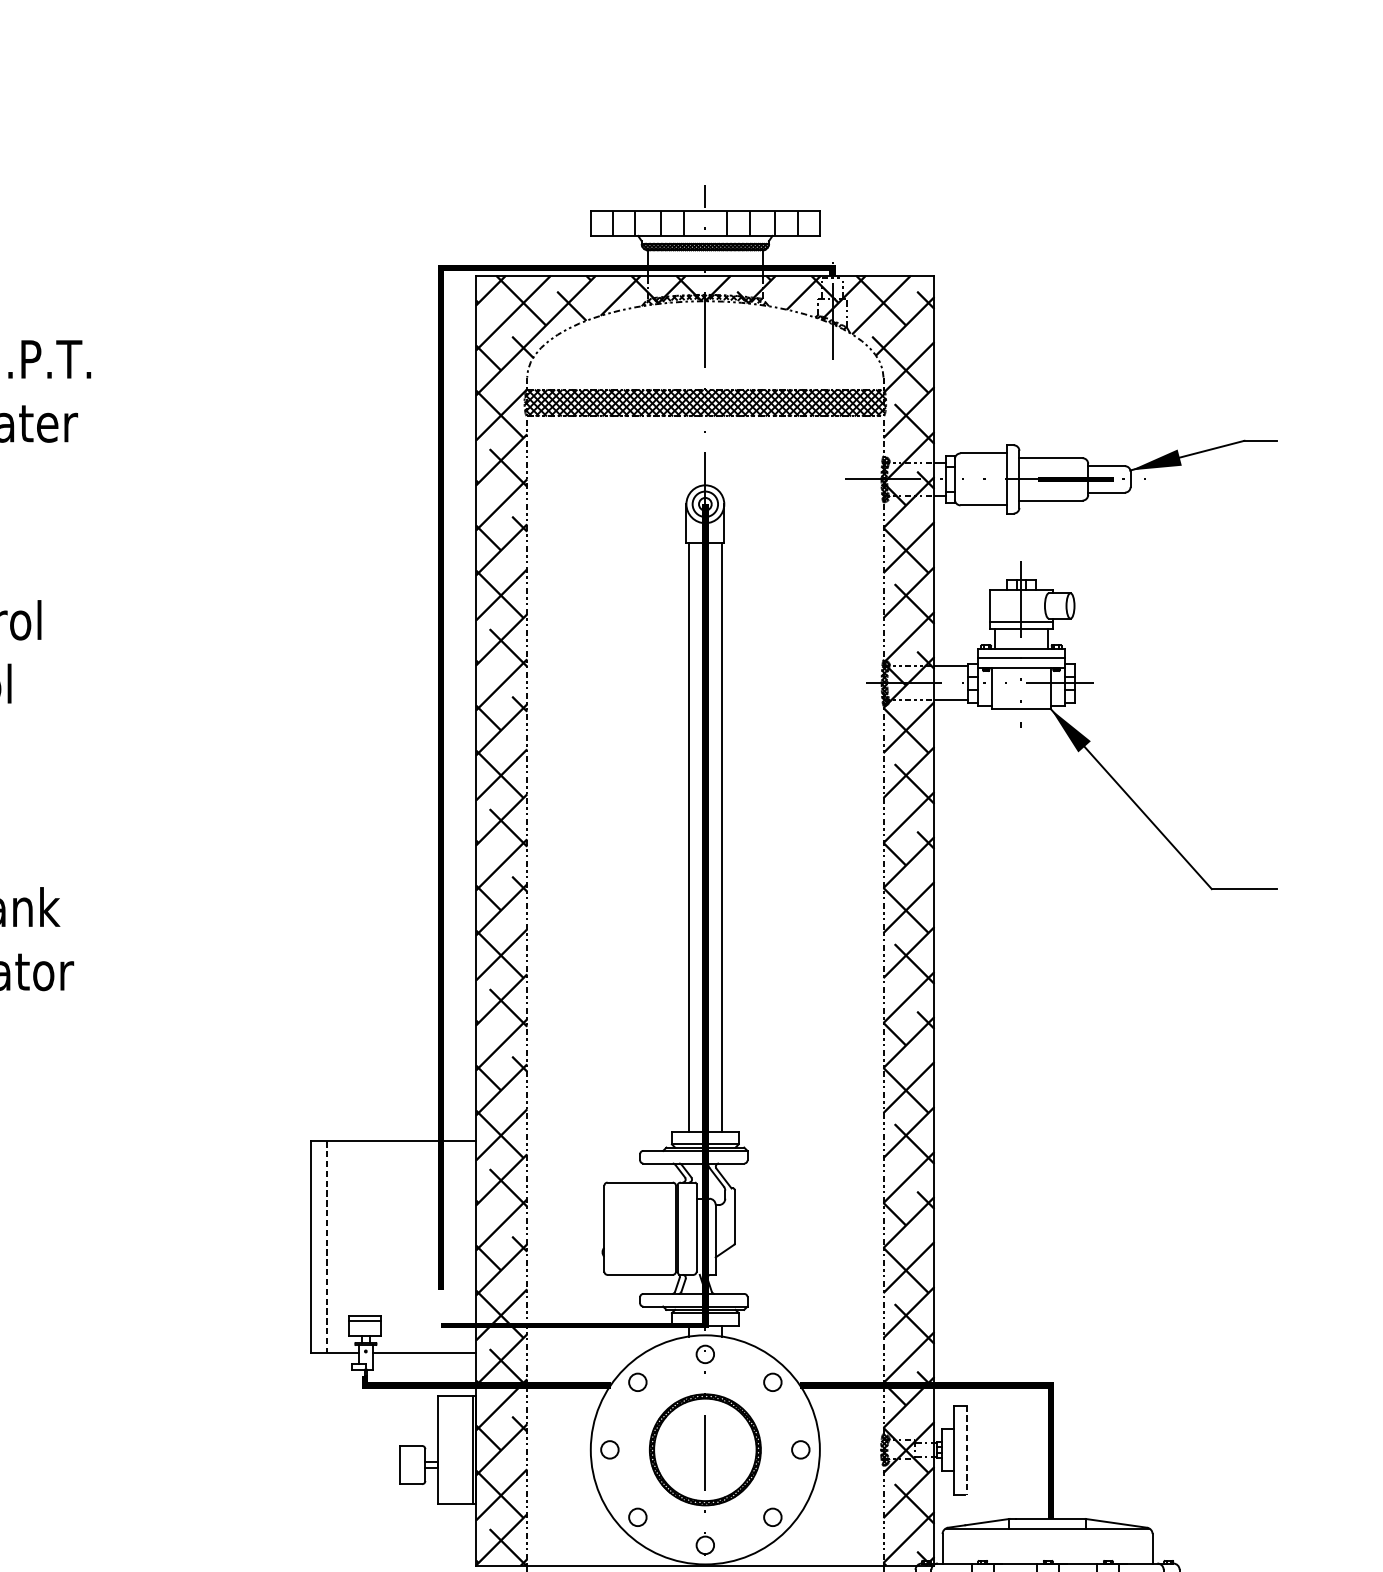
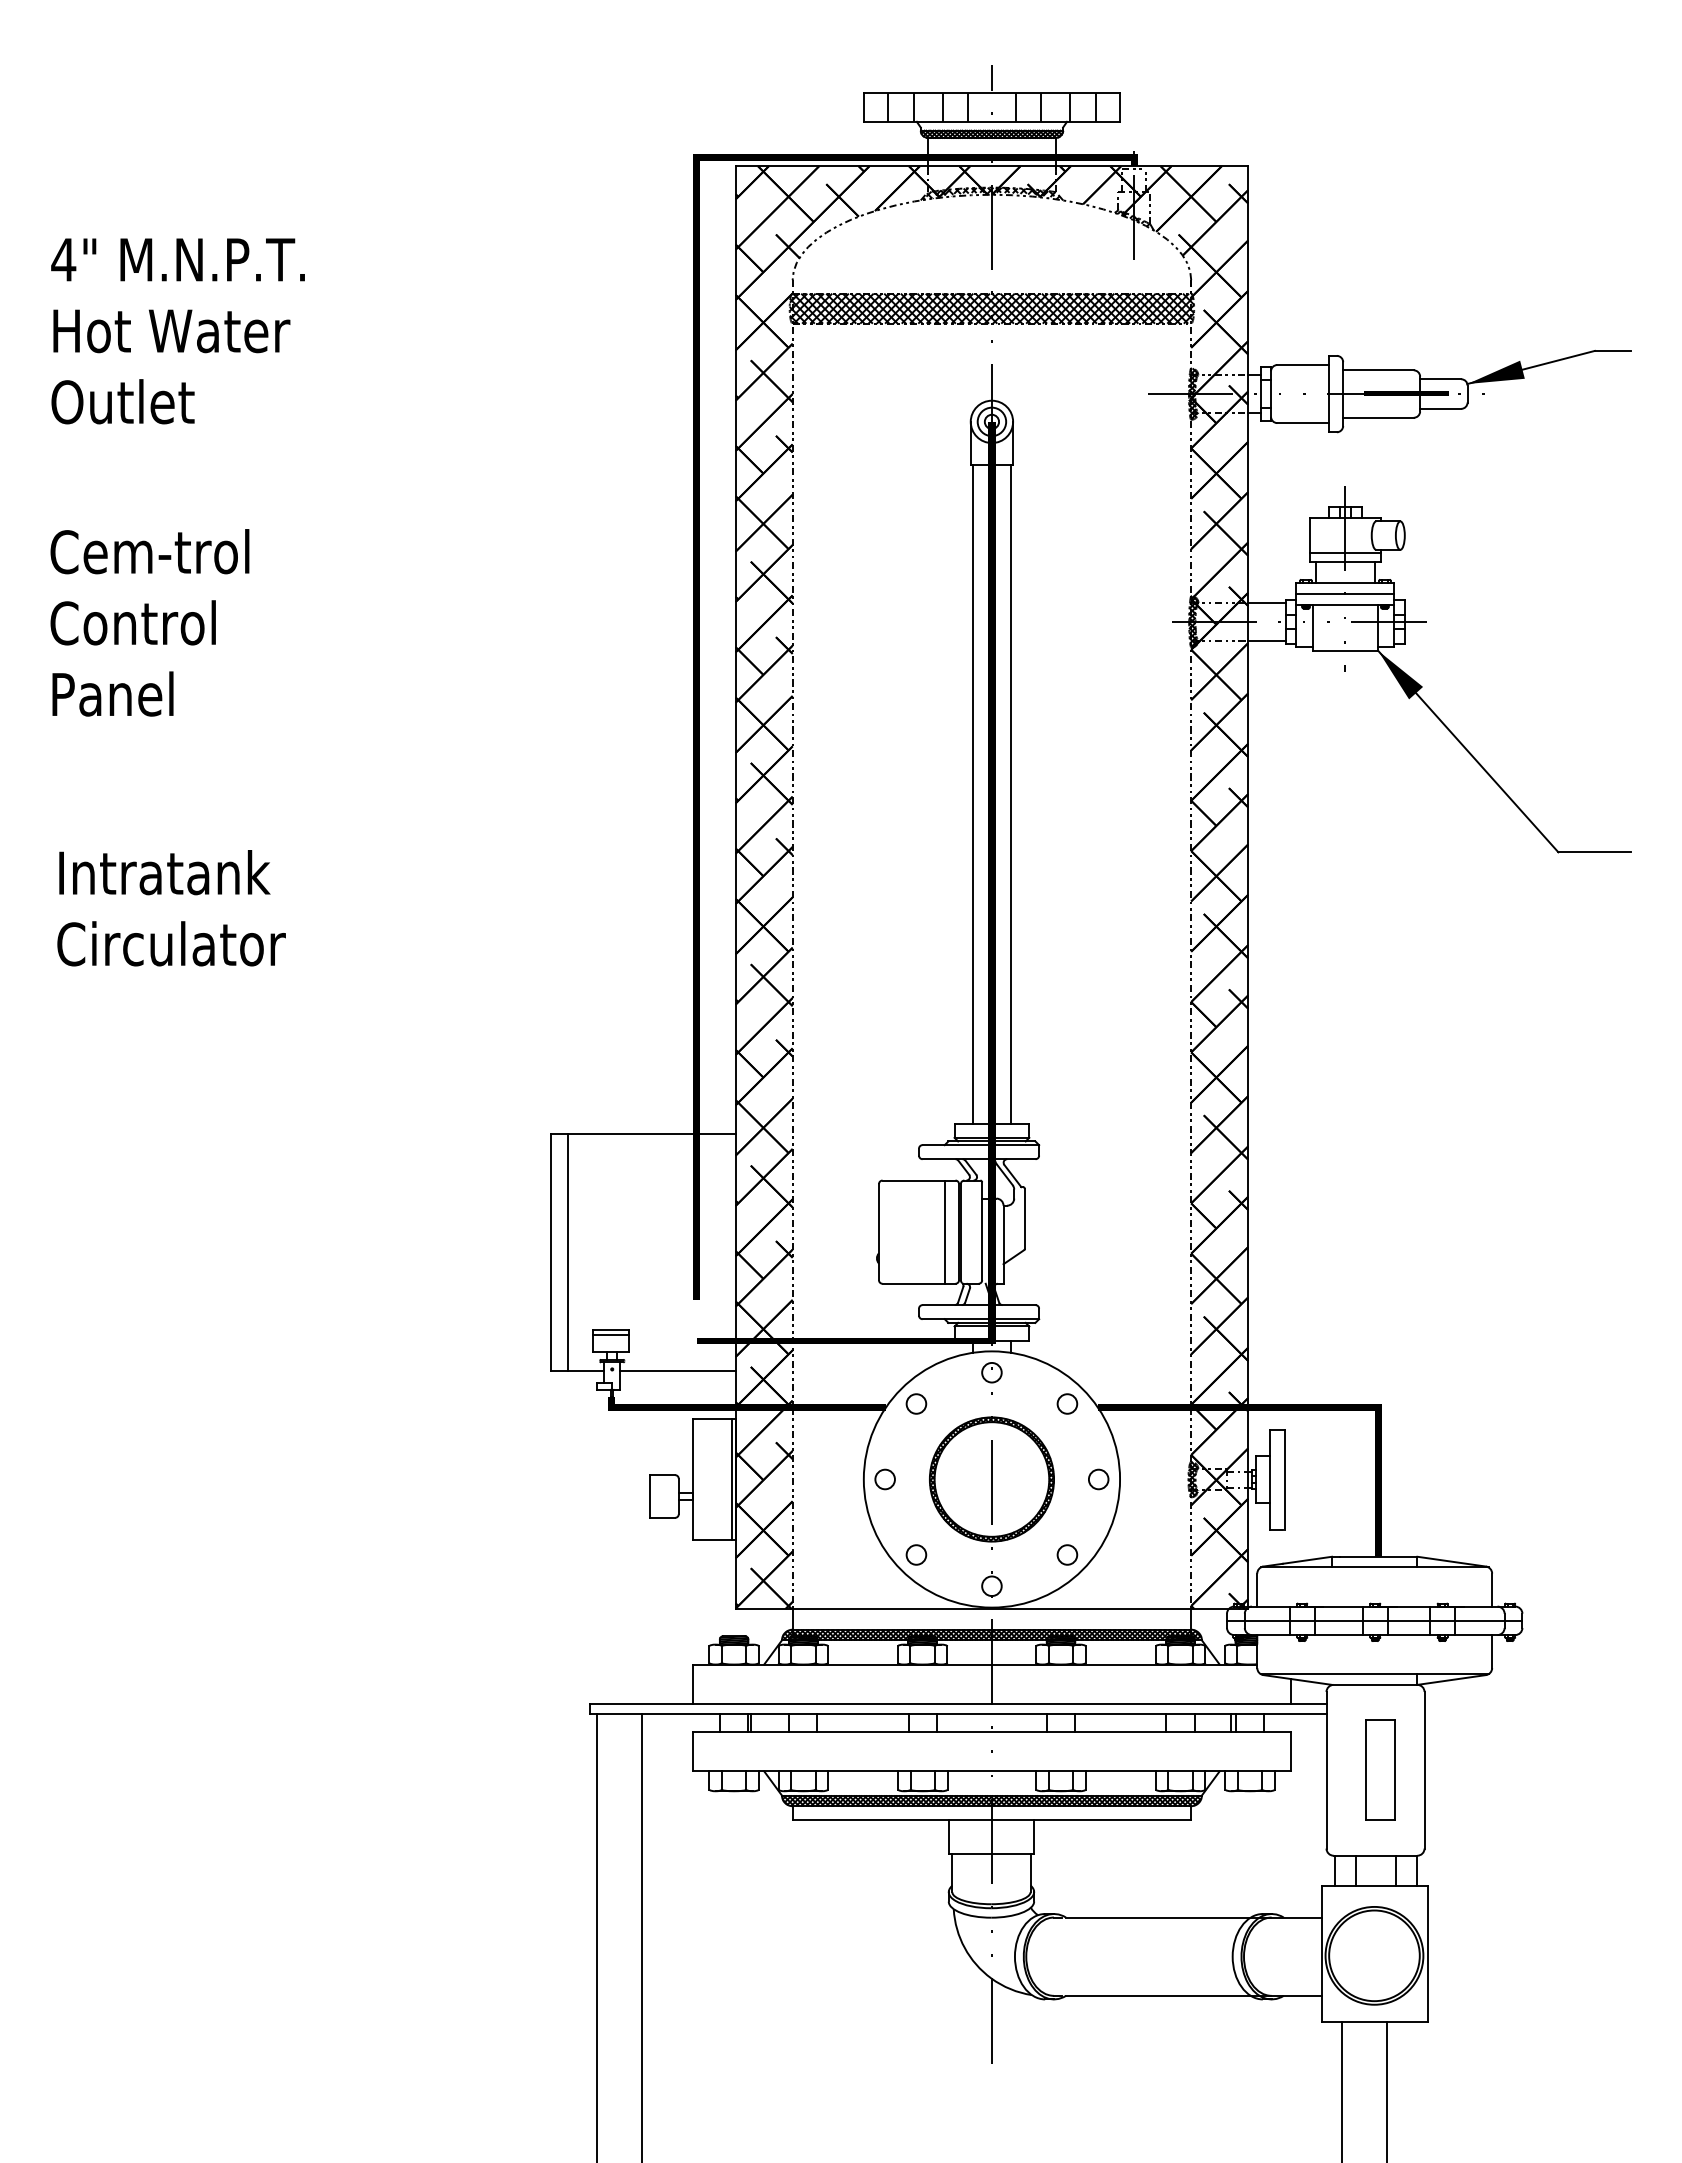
line: (662, 1228) -> (944, 1231), added
line: (326, 1247) -> (568, 1253), dashed -> solid
line: (966, 1449) -> (1284, 1479), dashed -> solid

